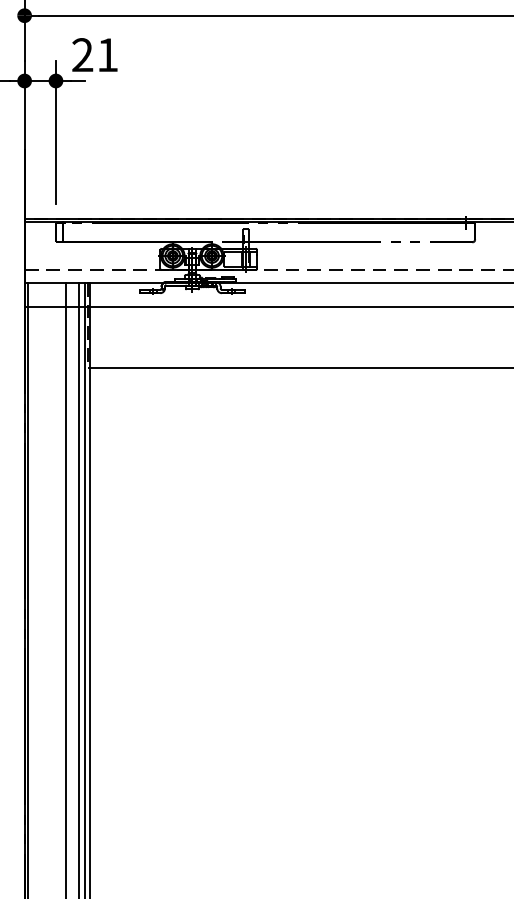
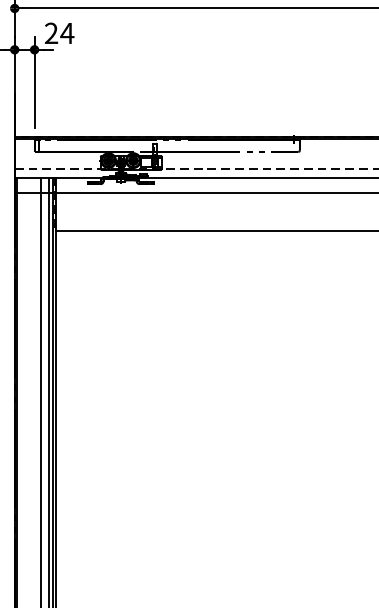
text: (107, 55) -> (67, 33), 21 -> 24

